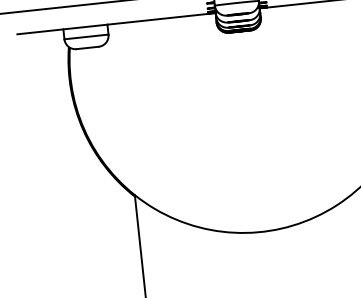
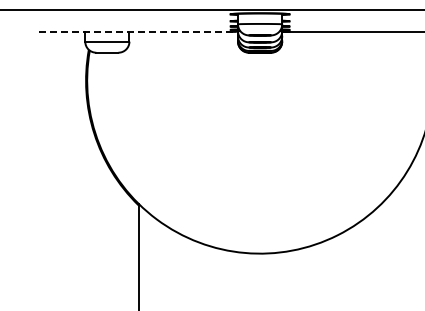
line: (117, 23) -> (139, 31), solid -> dashed

